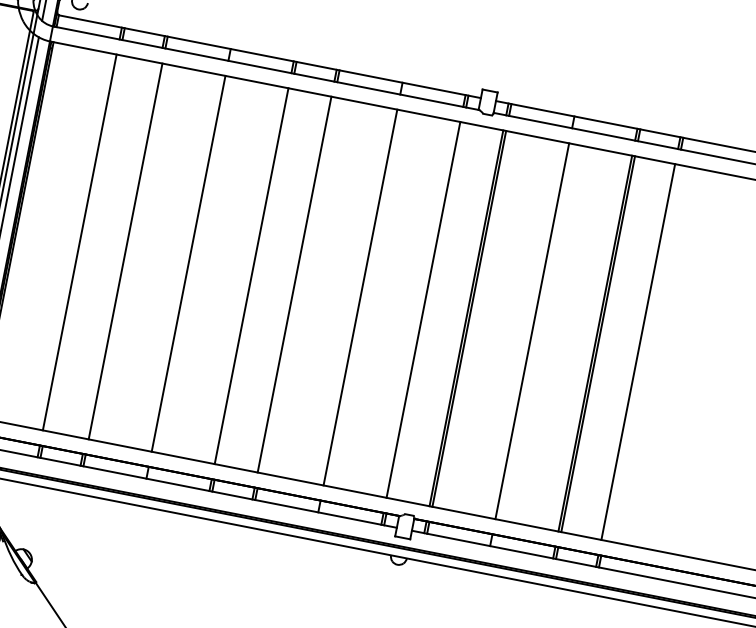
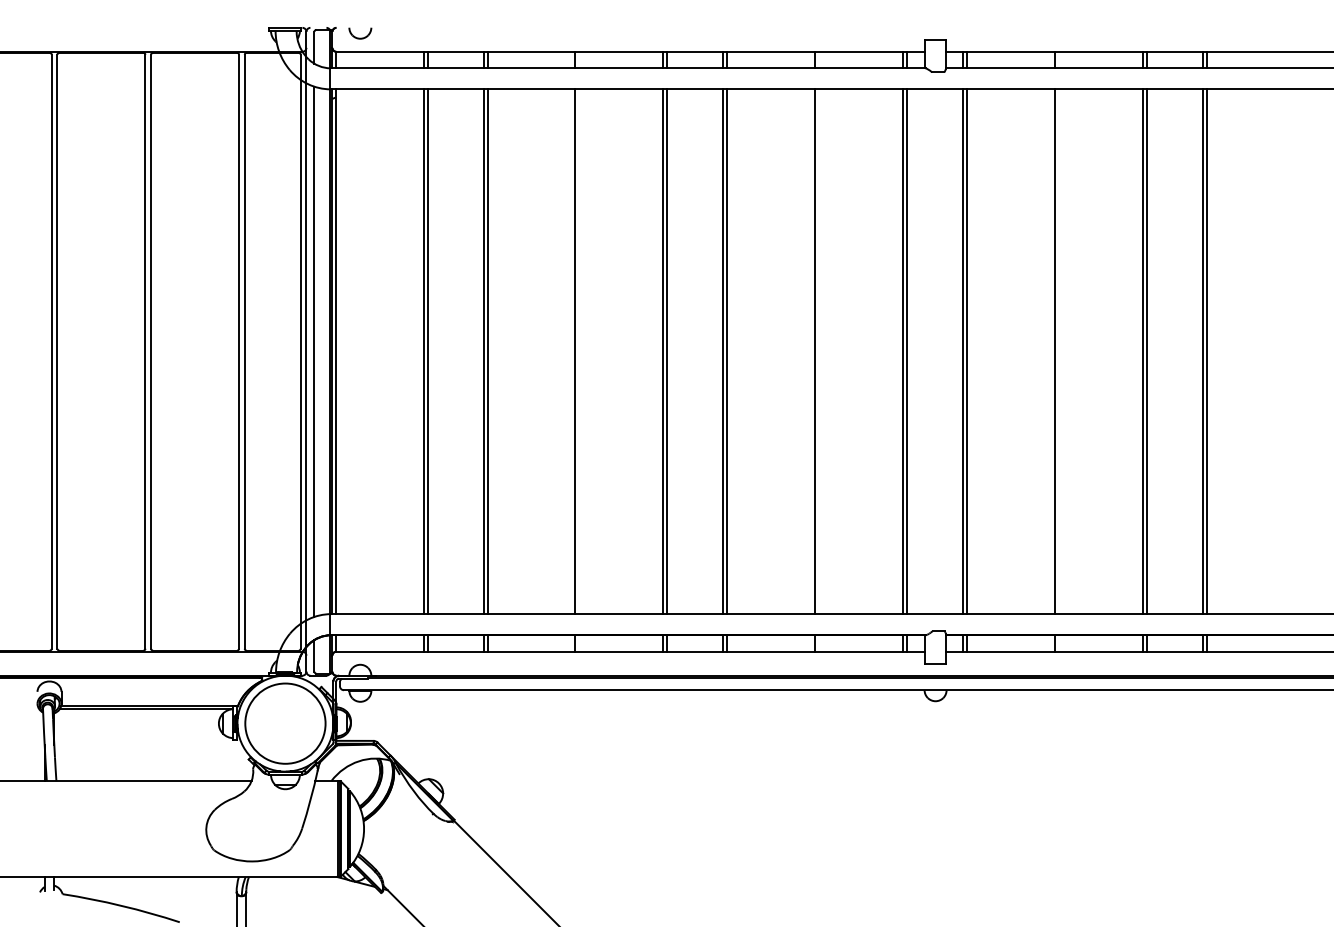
line: (82, 242) -> (427, 351), added
line: (122, 250) -> (483, 351), added
line: (254, 276) -> (667, 351), added
line: (297, 285) -> (727, 351), added
line: (426, 310) -> (907, 351), added
line: (641, 352) -> (1207, 351), added

